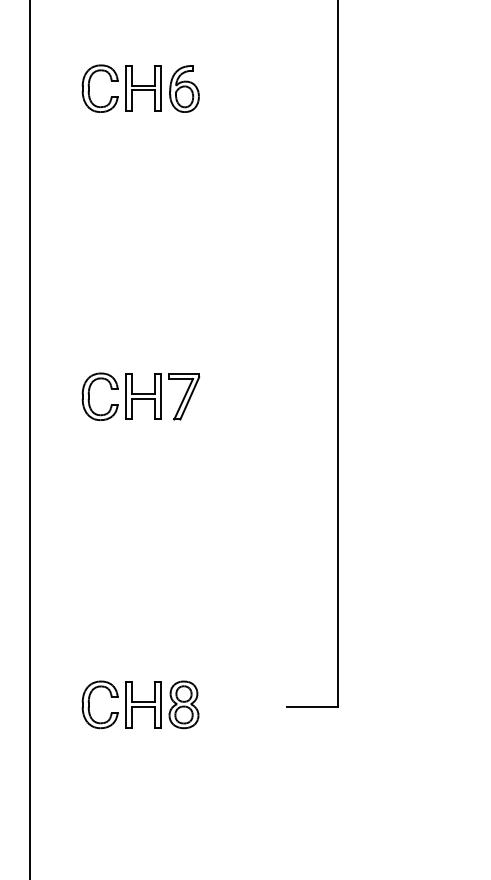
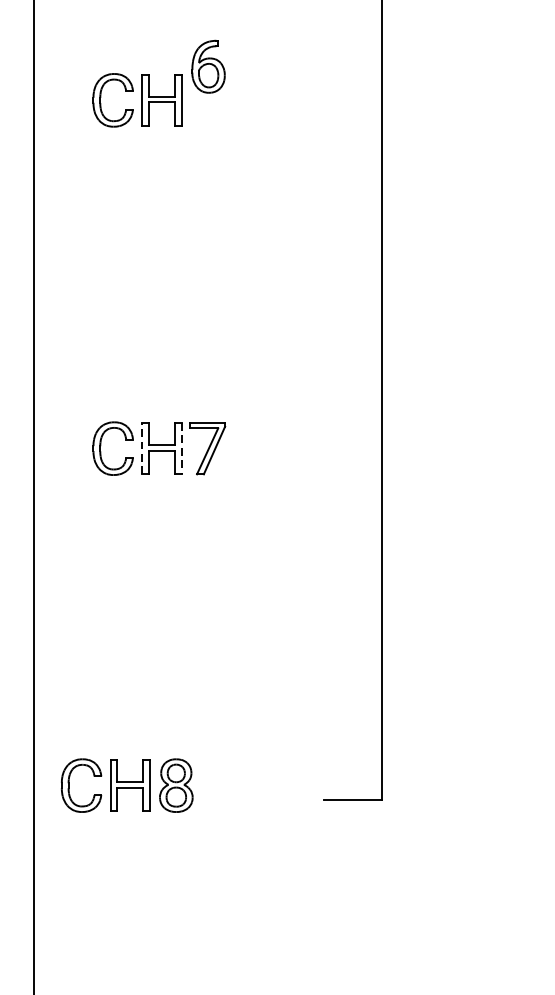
part: (184, 88) -> (208, 66), moved
line: (125, 396) -> (141, 448), solid -> dashed
line: (160, 396) -> (181, 448), solid -> dashed
part: (140, 704) -> (127, 785), moved

